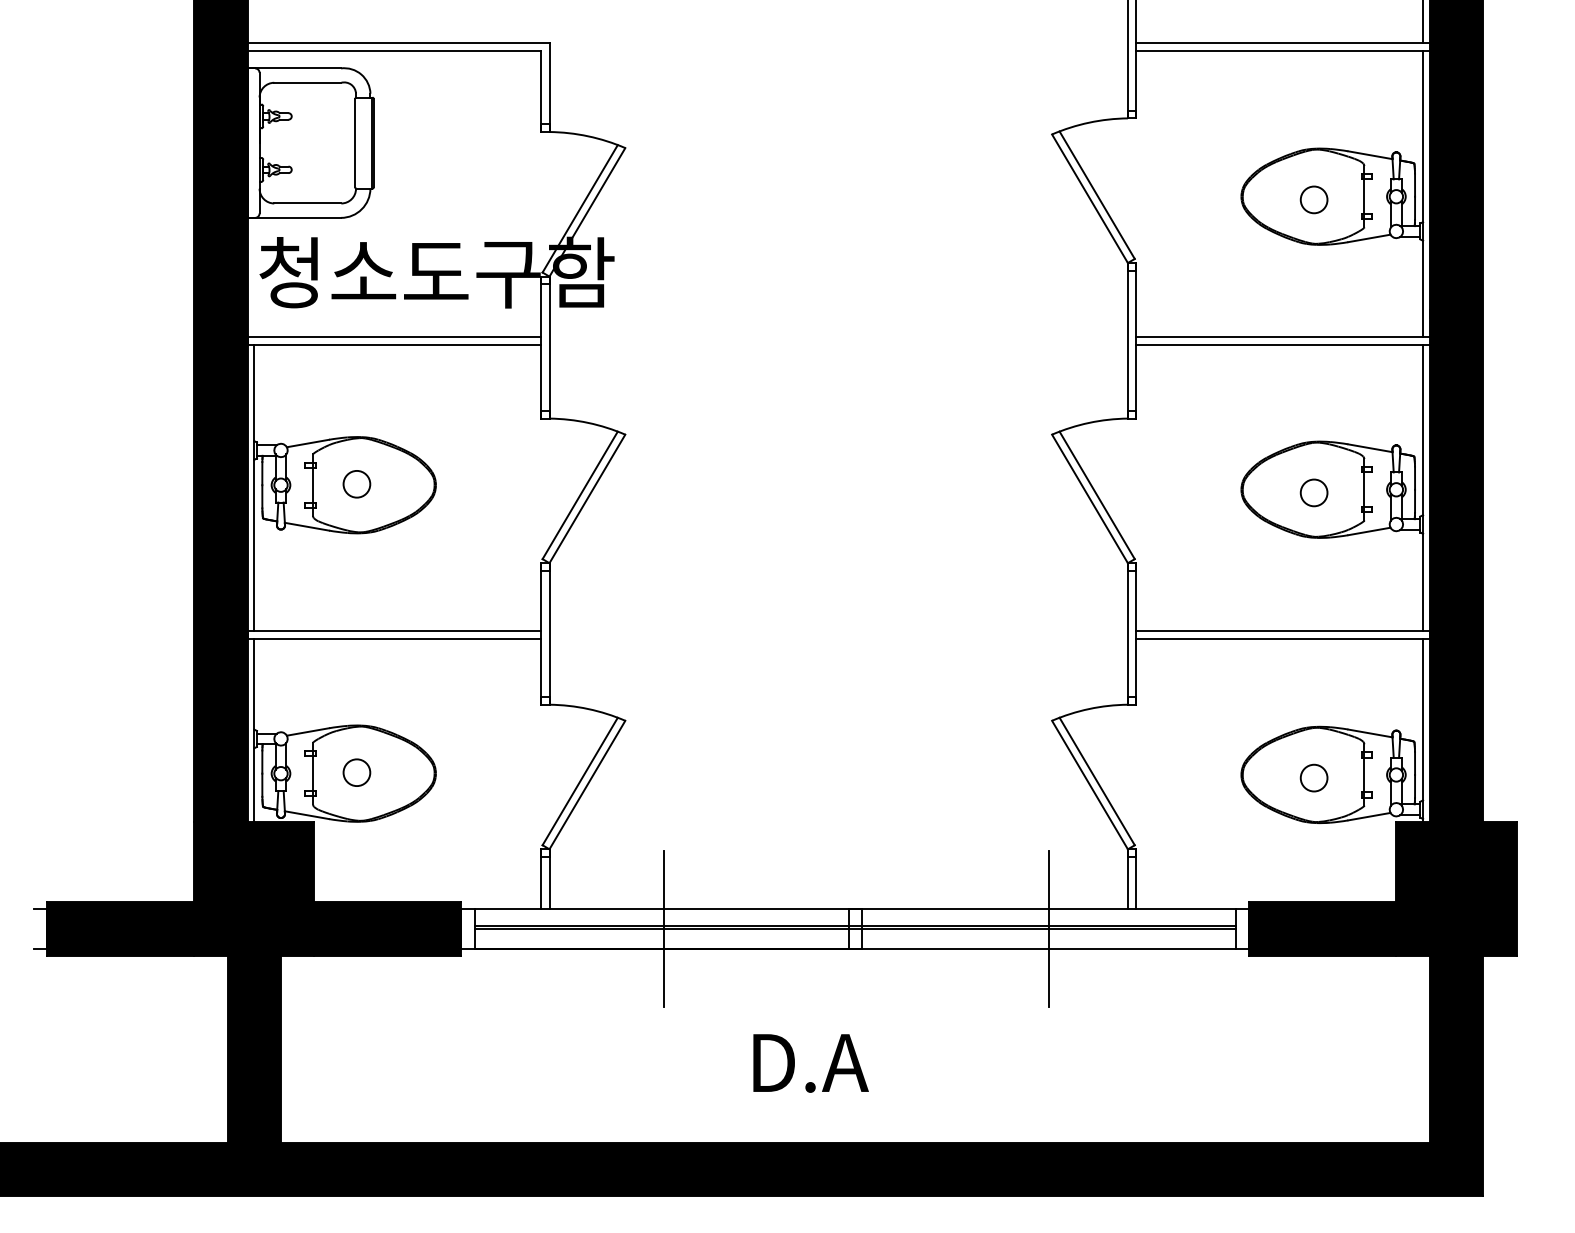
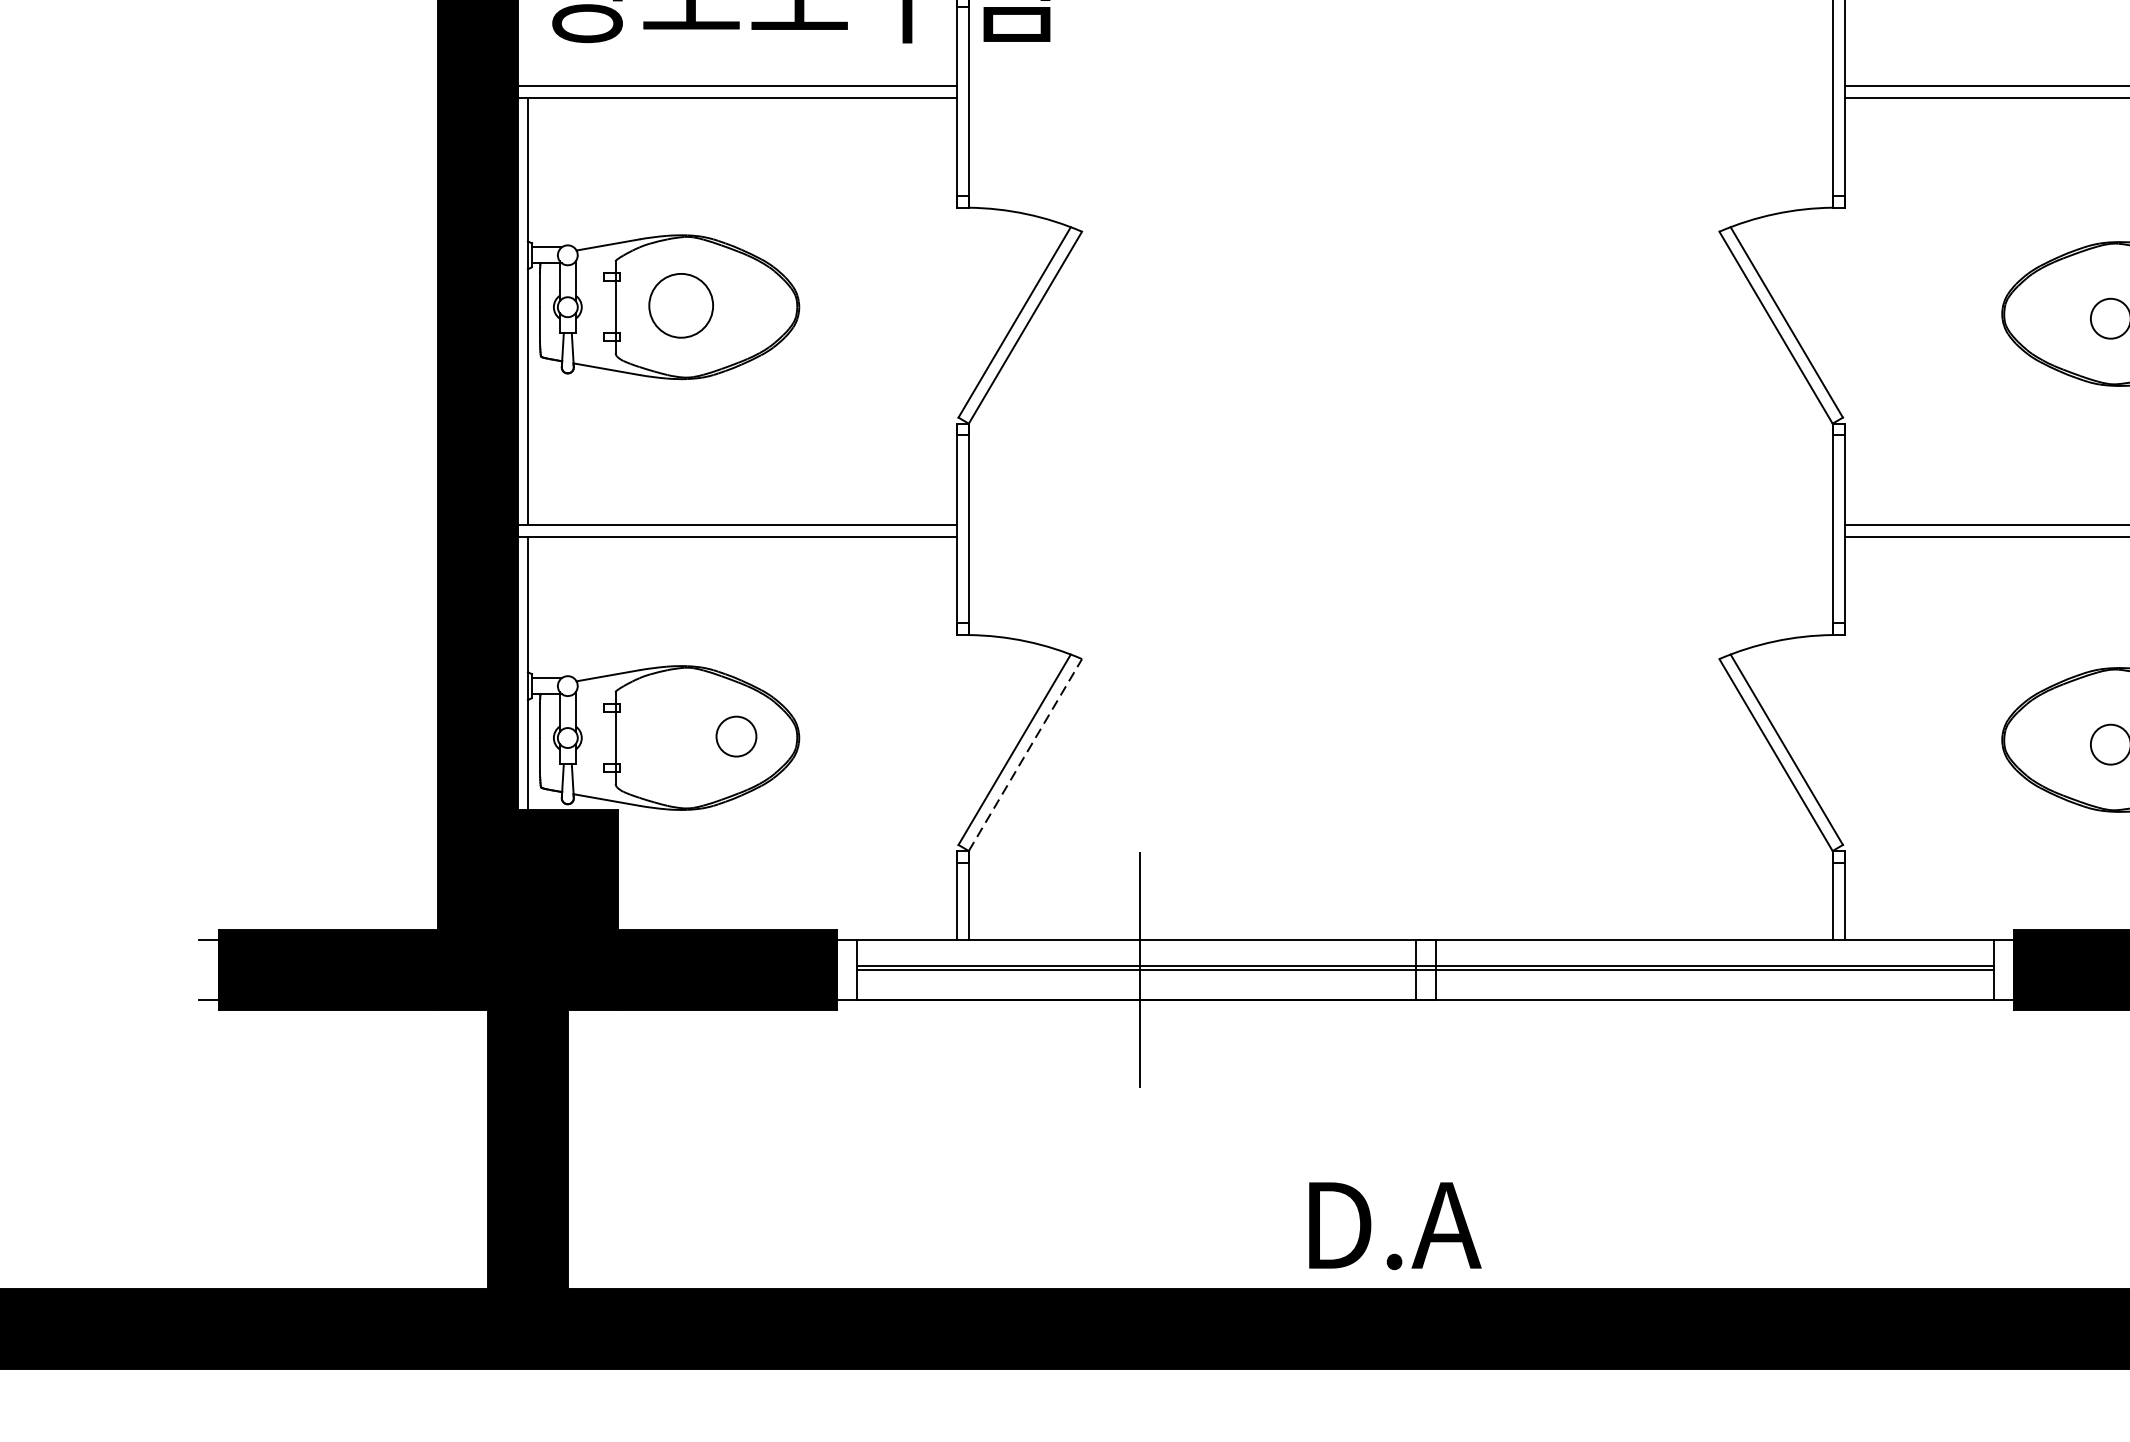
circle: (356, 483) -> (680, 304), size x1.6
circle: (356, 772) -> (735, 736), moved
line: (587, 785) -> (1025, 755), solid -> dashed
line: (1049, 928) -> (1715, 969), removed
text: (810, 1063) -> (1394, 1226), moved

